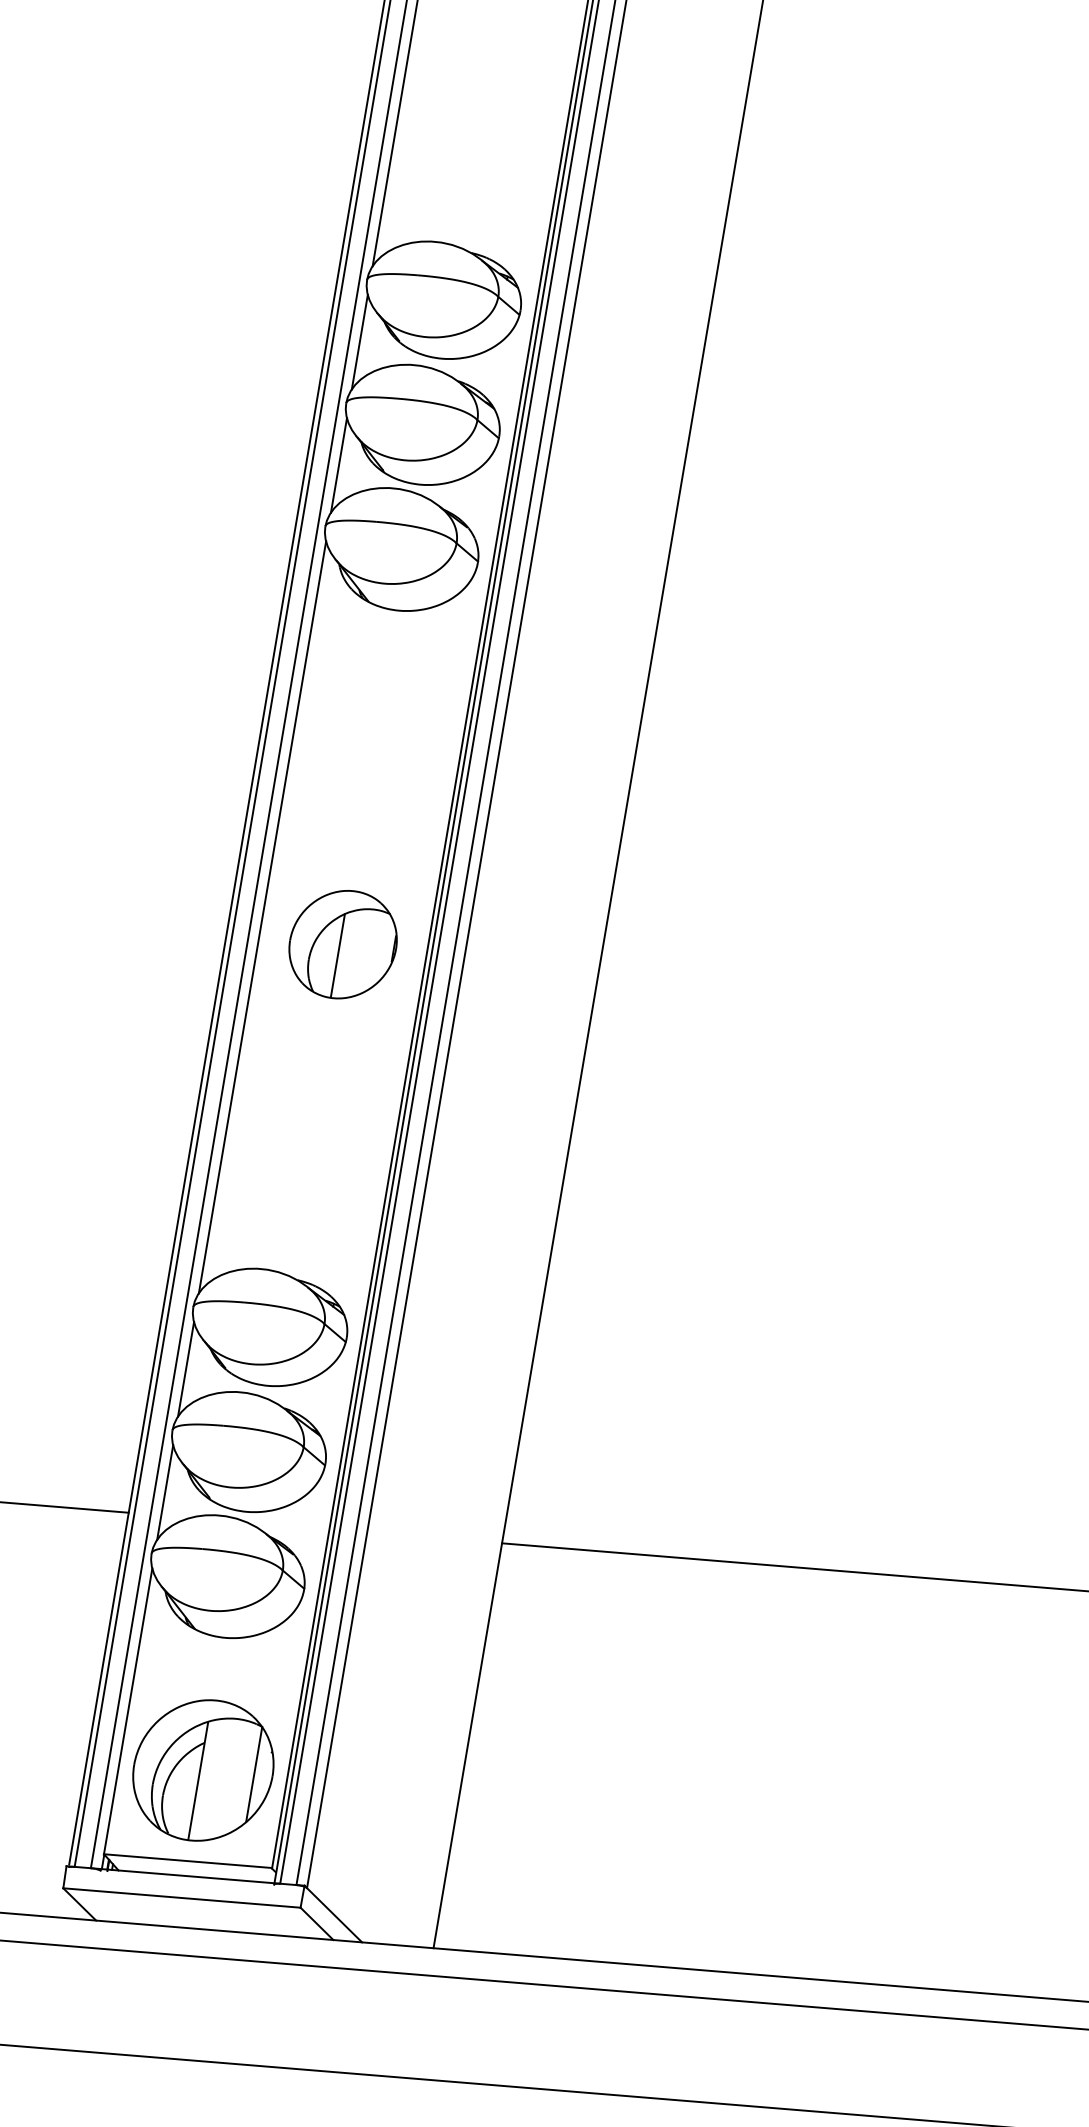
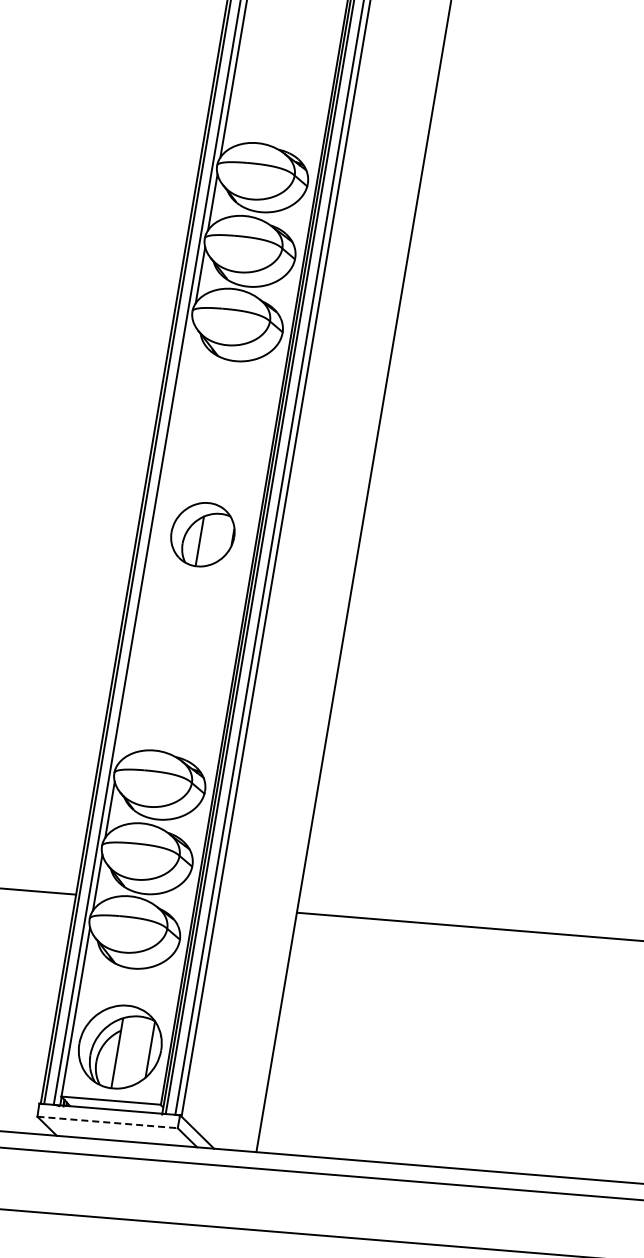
line: (261, 917) -> (154, 542), removed
part: (342, 944) -> (202, 534), moved
line: (183, 1898) -> (108, 1122), solid -> dashed

